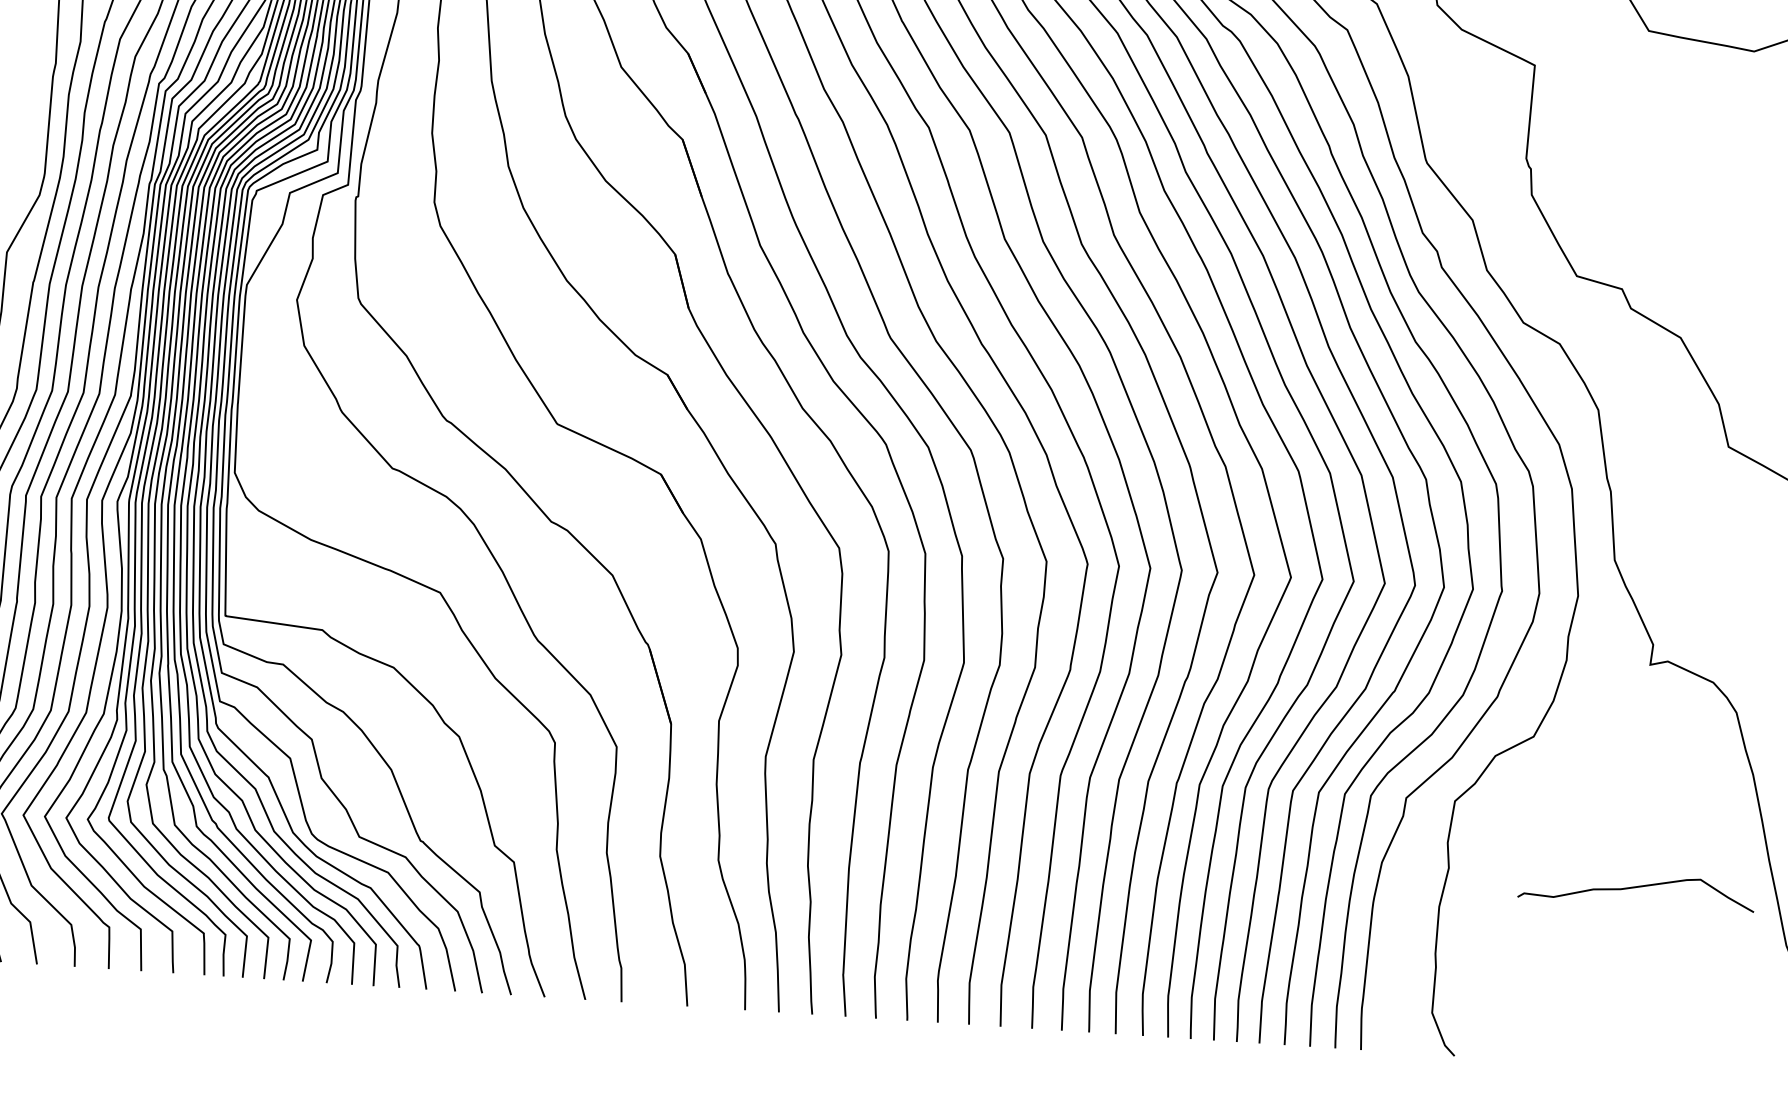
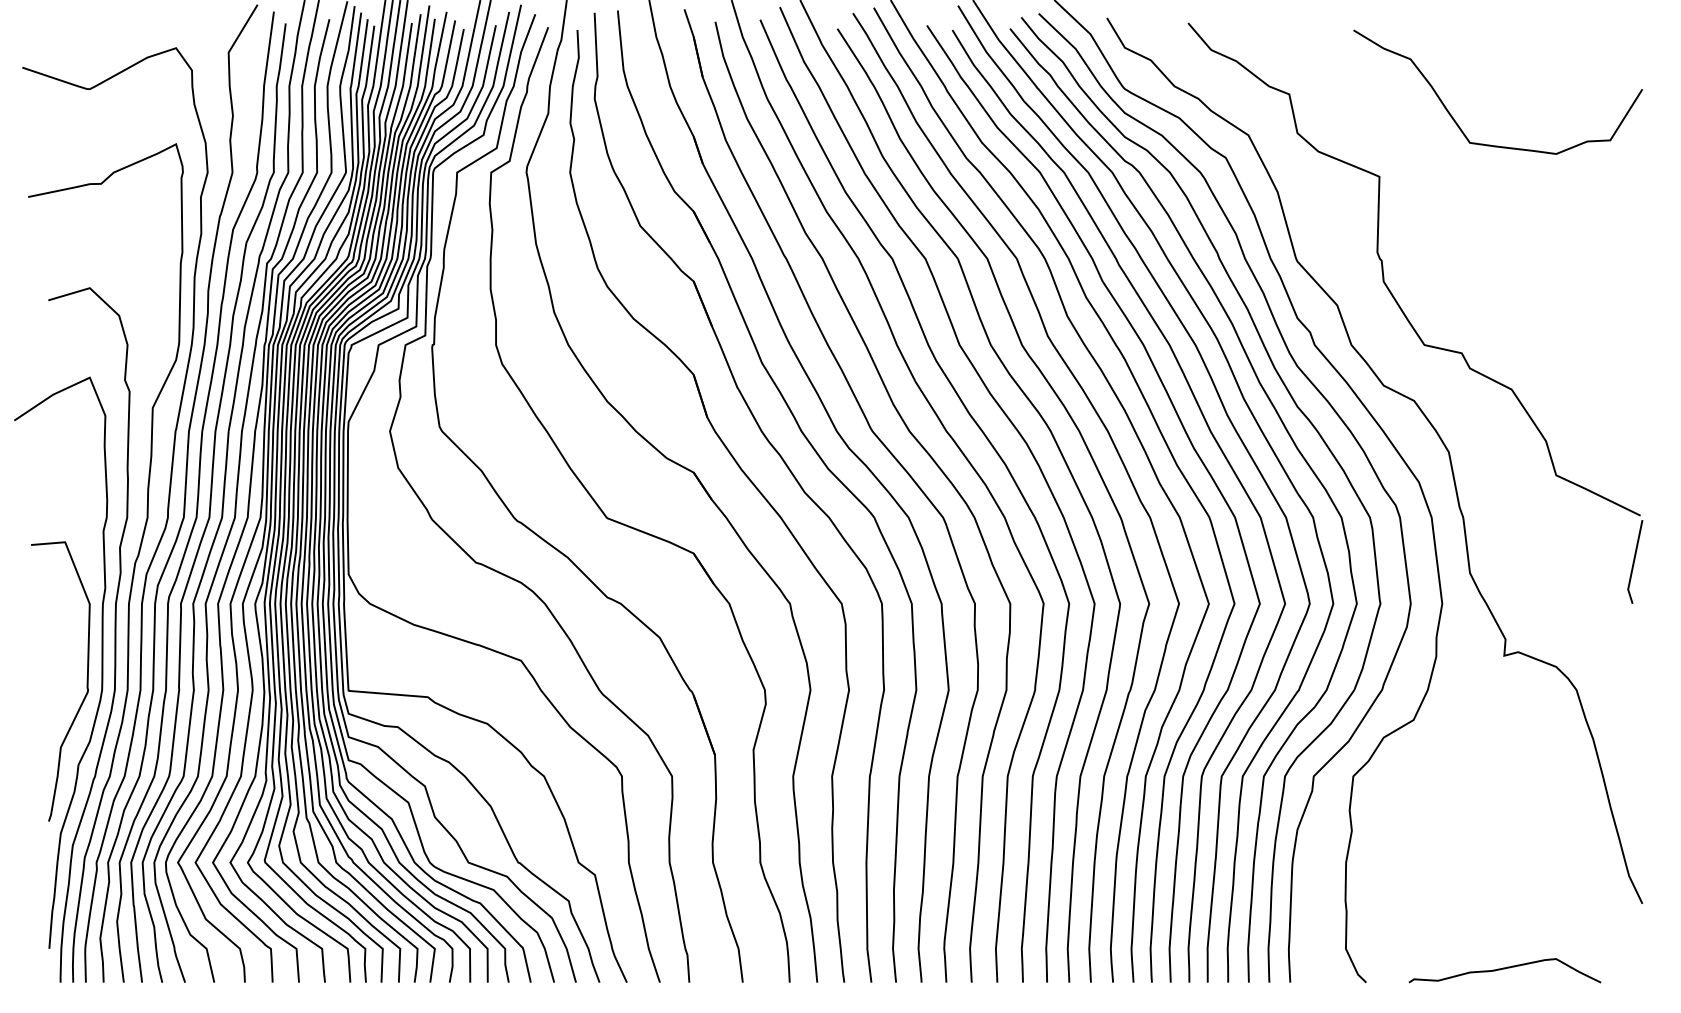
curve: (1636, 888) -> (1504, 969), moved

